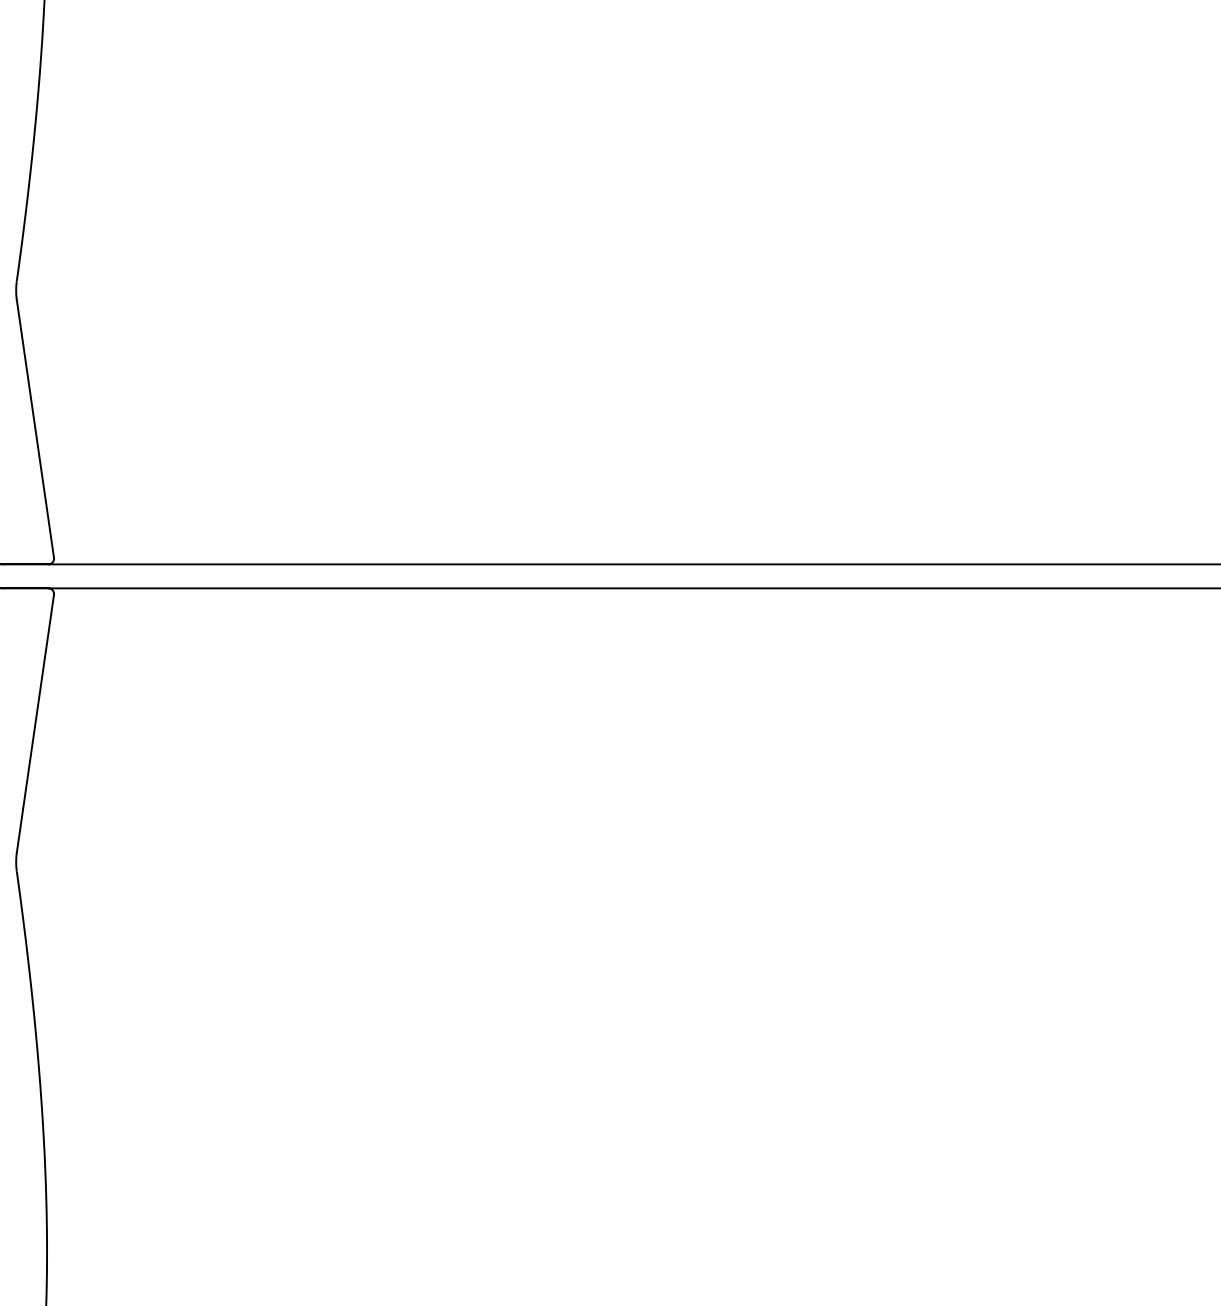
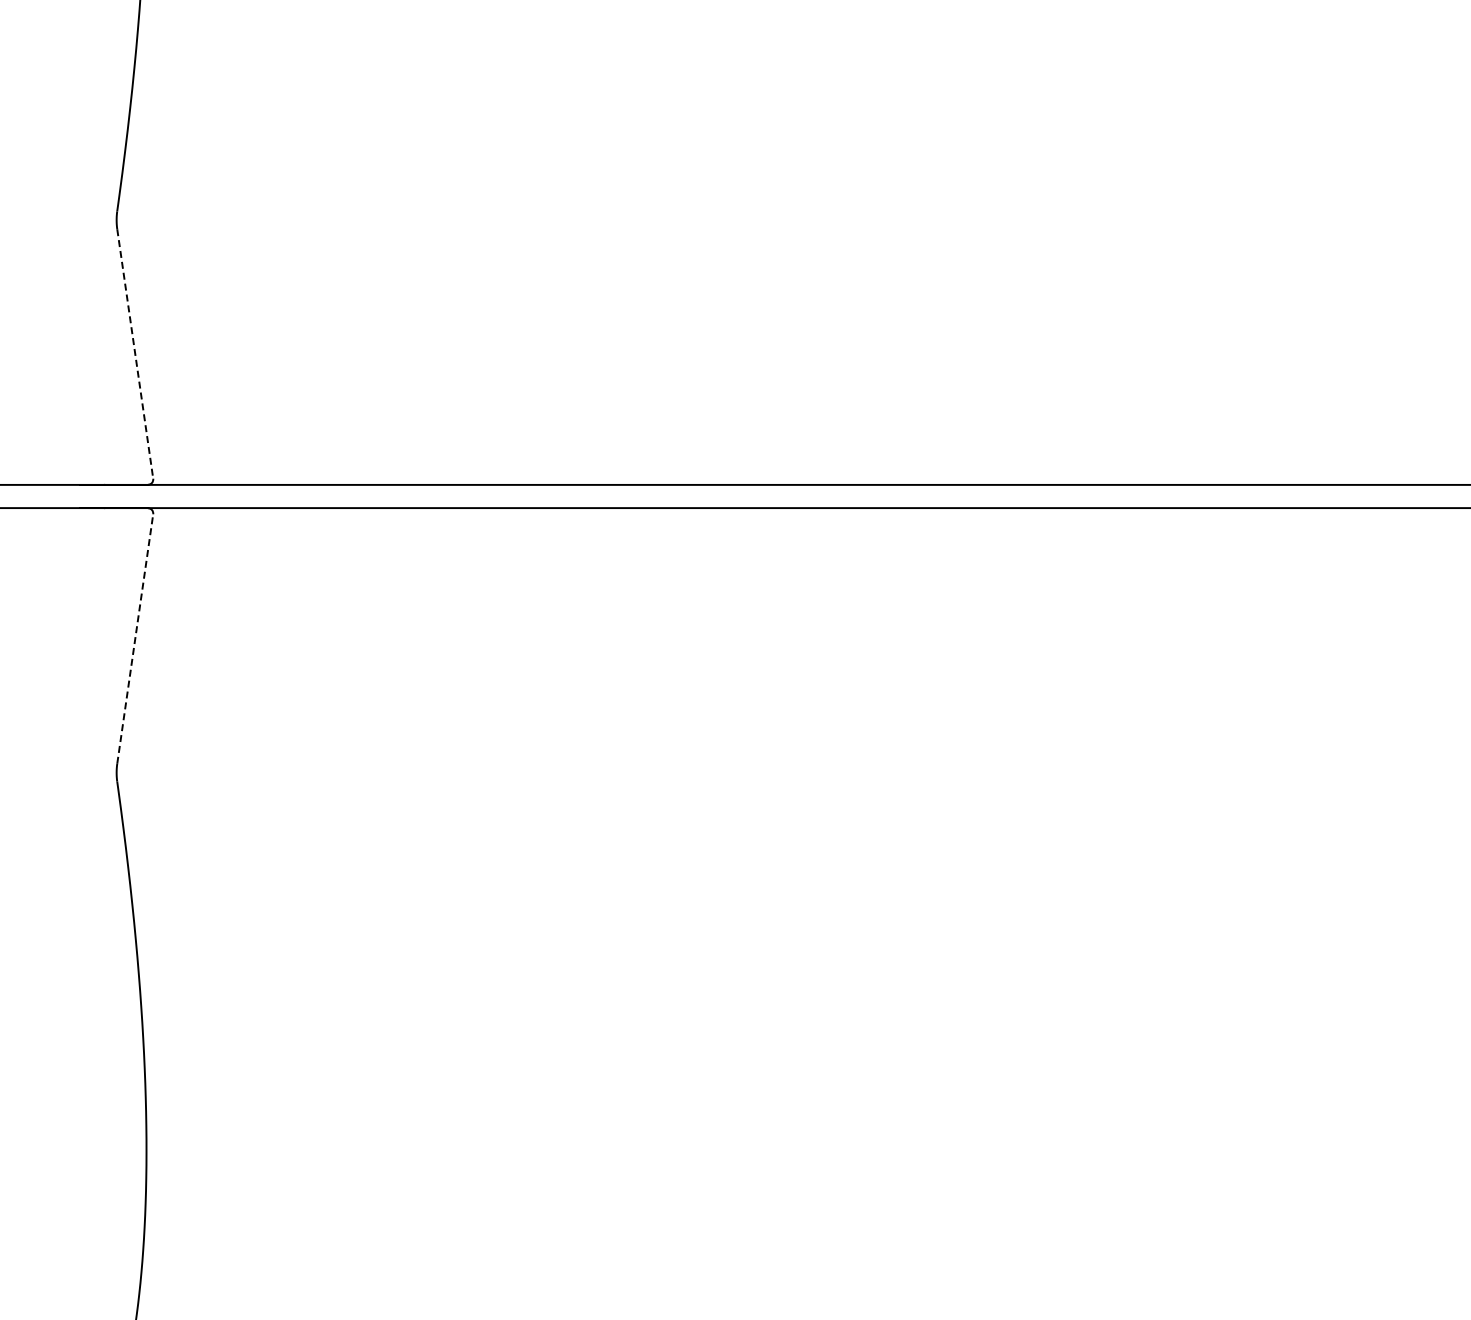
line: (35, 429) -> (135, 354), solid -> dashed
line: (35, 723) -> (135, 638), solid -> dashed

